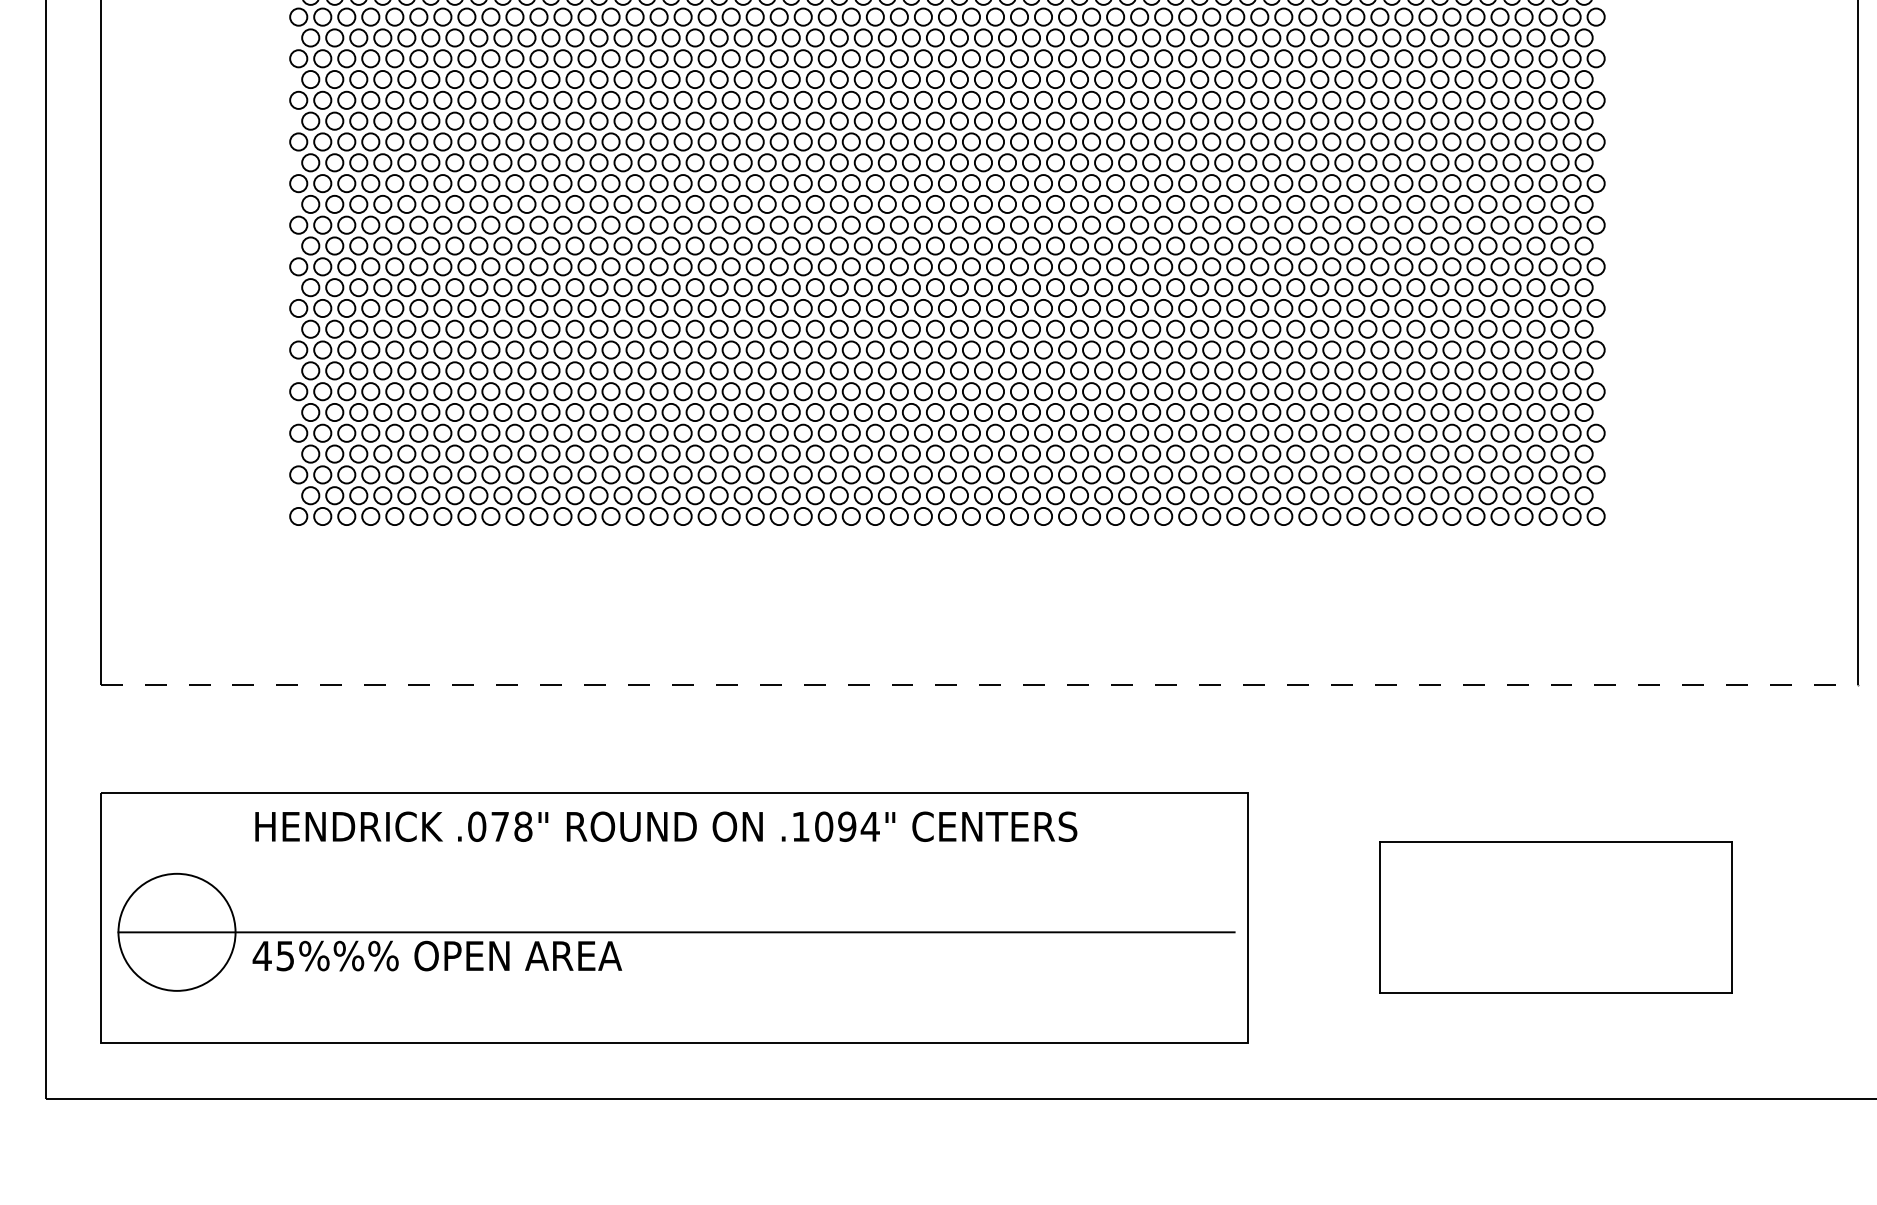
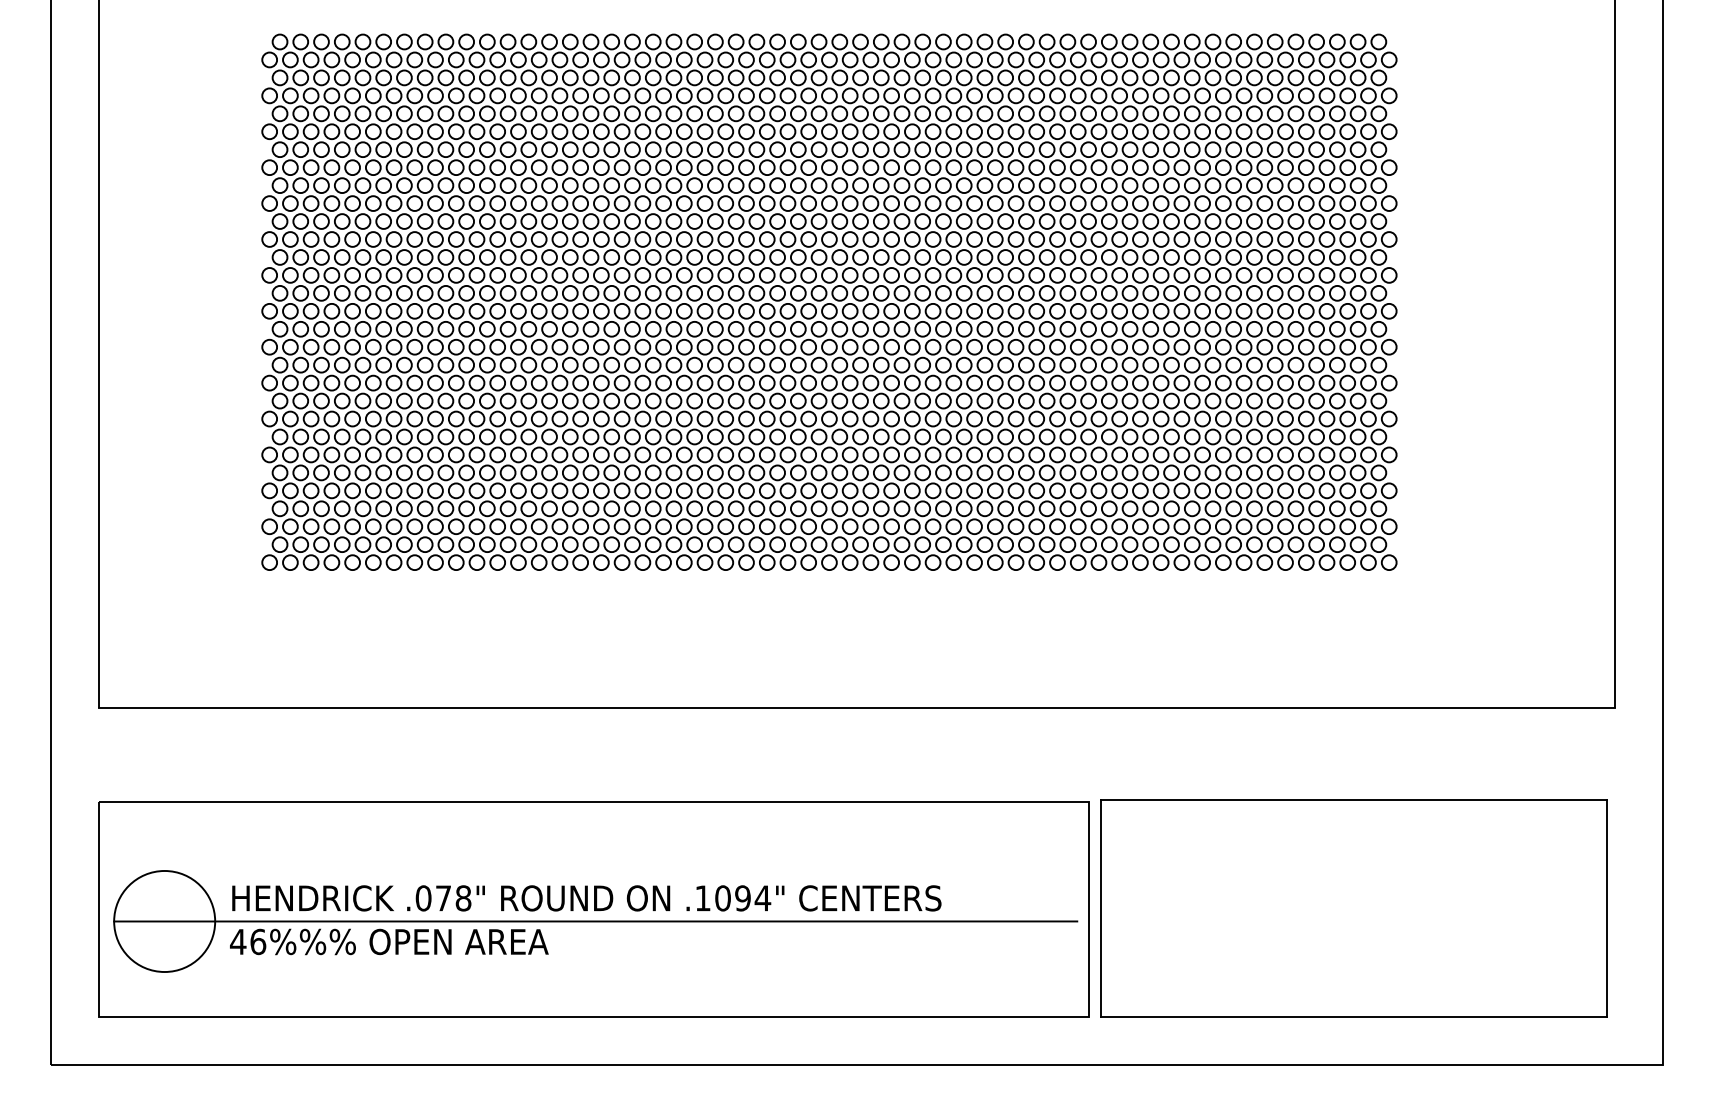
line: (979, 685) -> (857, 708), dashed -> solid
text: (665, 826) -> (586, 898), moved
part: (1554, 917) -> (1353, 908), size x1.67
text: (285, 955) -> (258, 941), 45%%% -> 46%%%

